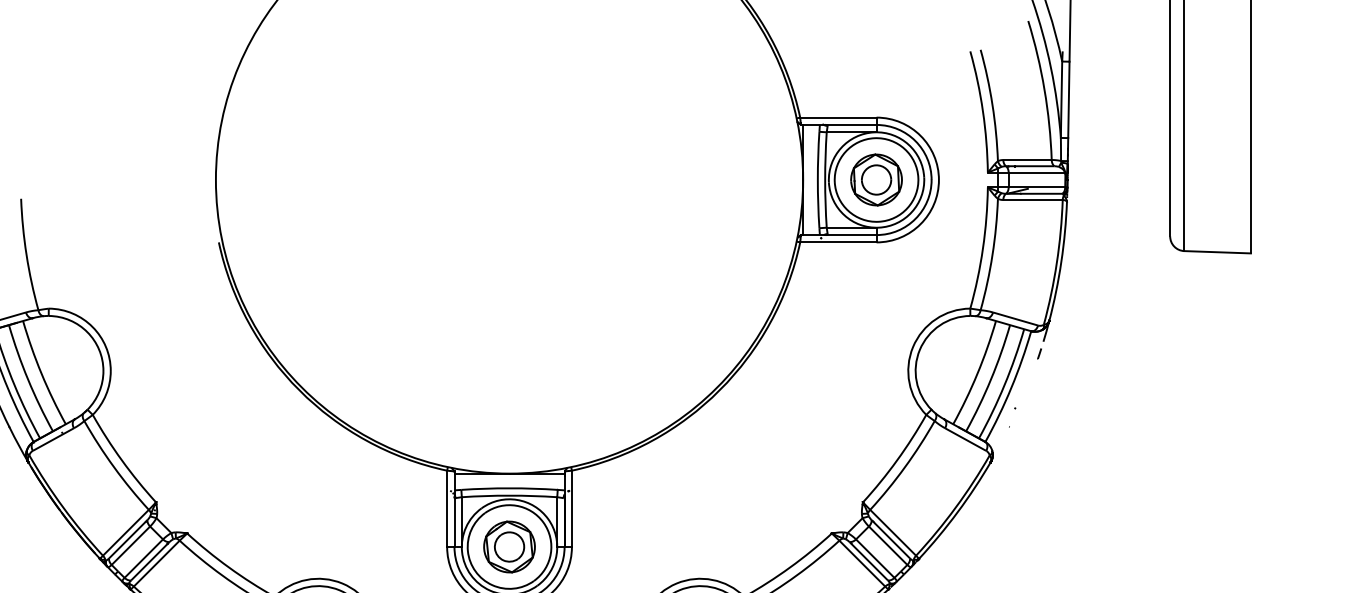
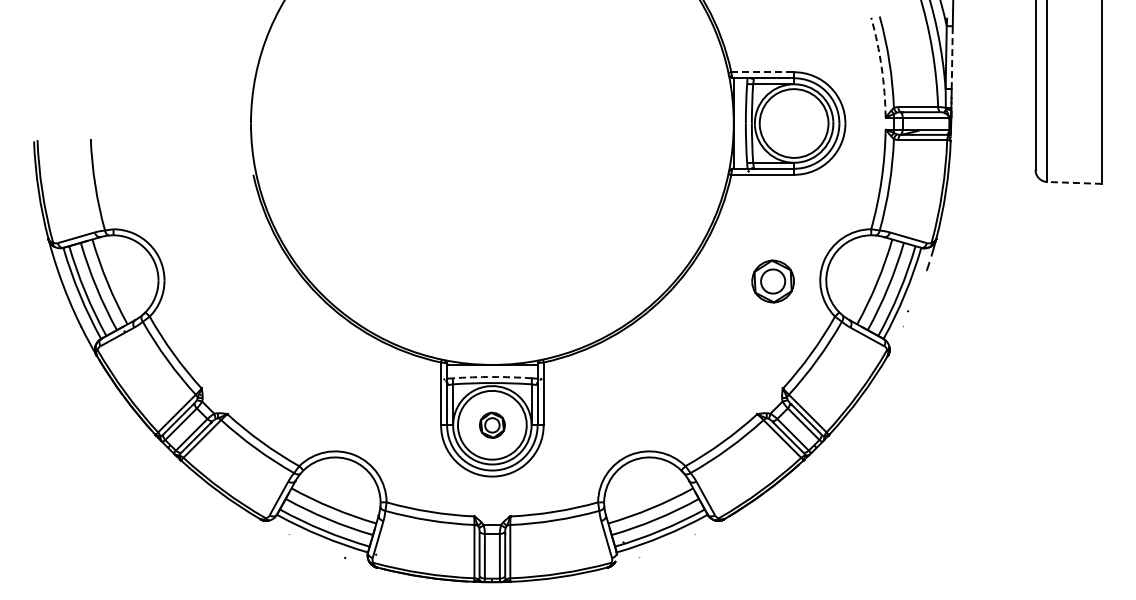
line: (1069, 99) -> (952, 57), solid -> dashed
arc: (982, 111) -> (881, 67), solid -> dashed
line: (839, 117) -> (763, 72), solid -> dashed
part: (875, 179) -> (772, 281), moved
line: (1217, 251) -> (1074, 182), solid -> dashed
arc: (509, 488) -> (492, 377), solid -> dashed
part: (509, 547) -> (492, 425), size x0.6

